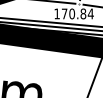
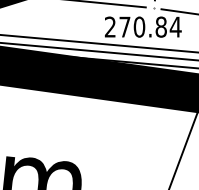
text: (56, 13) -> (109, 26), 170.84 -> 270.84

